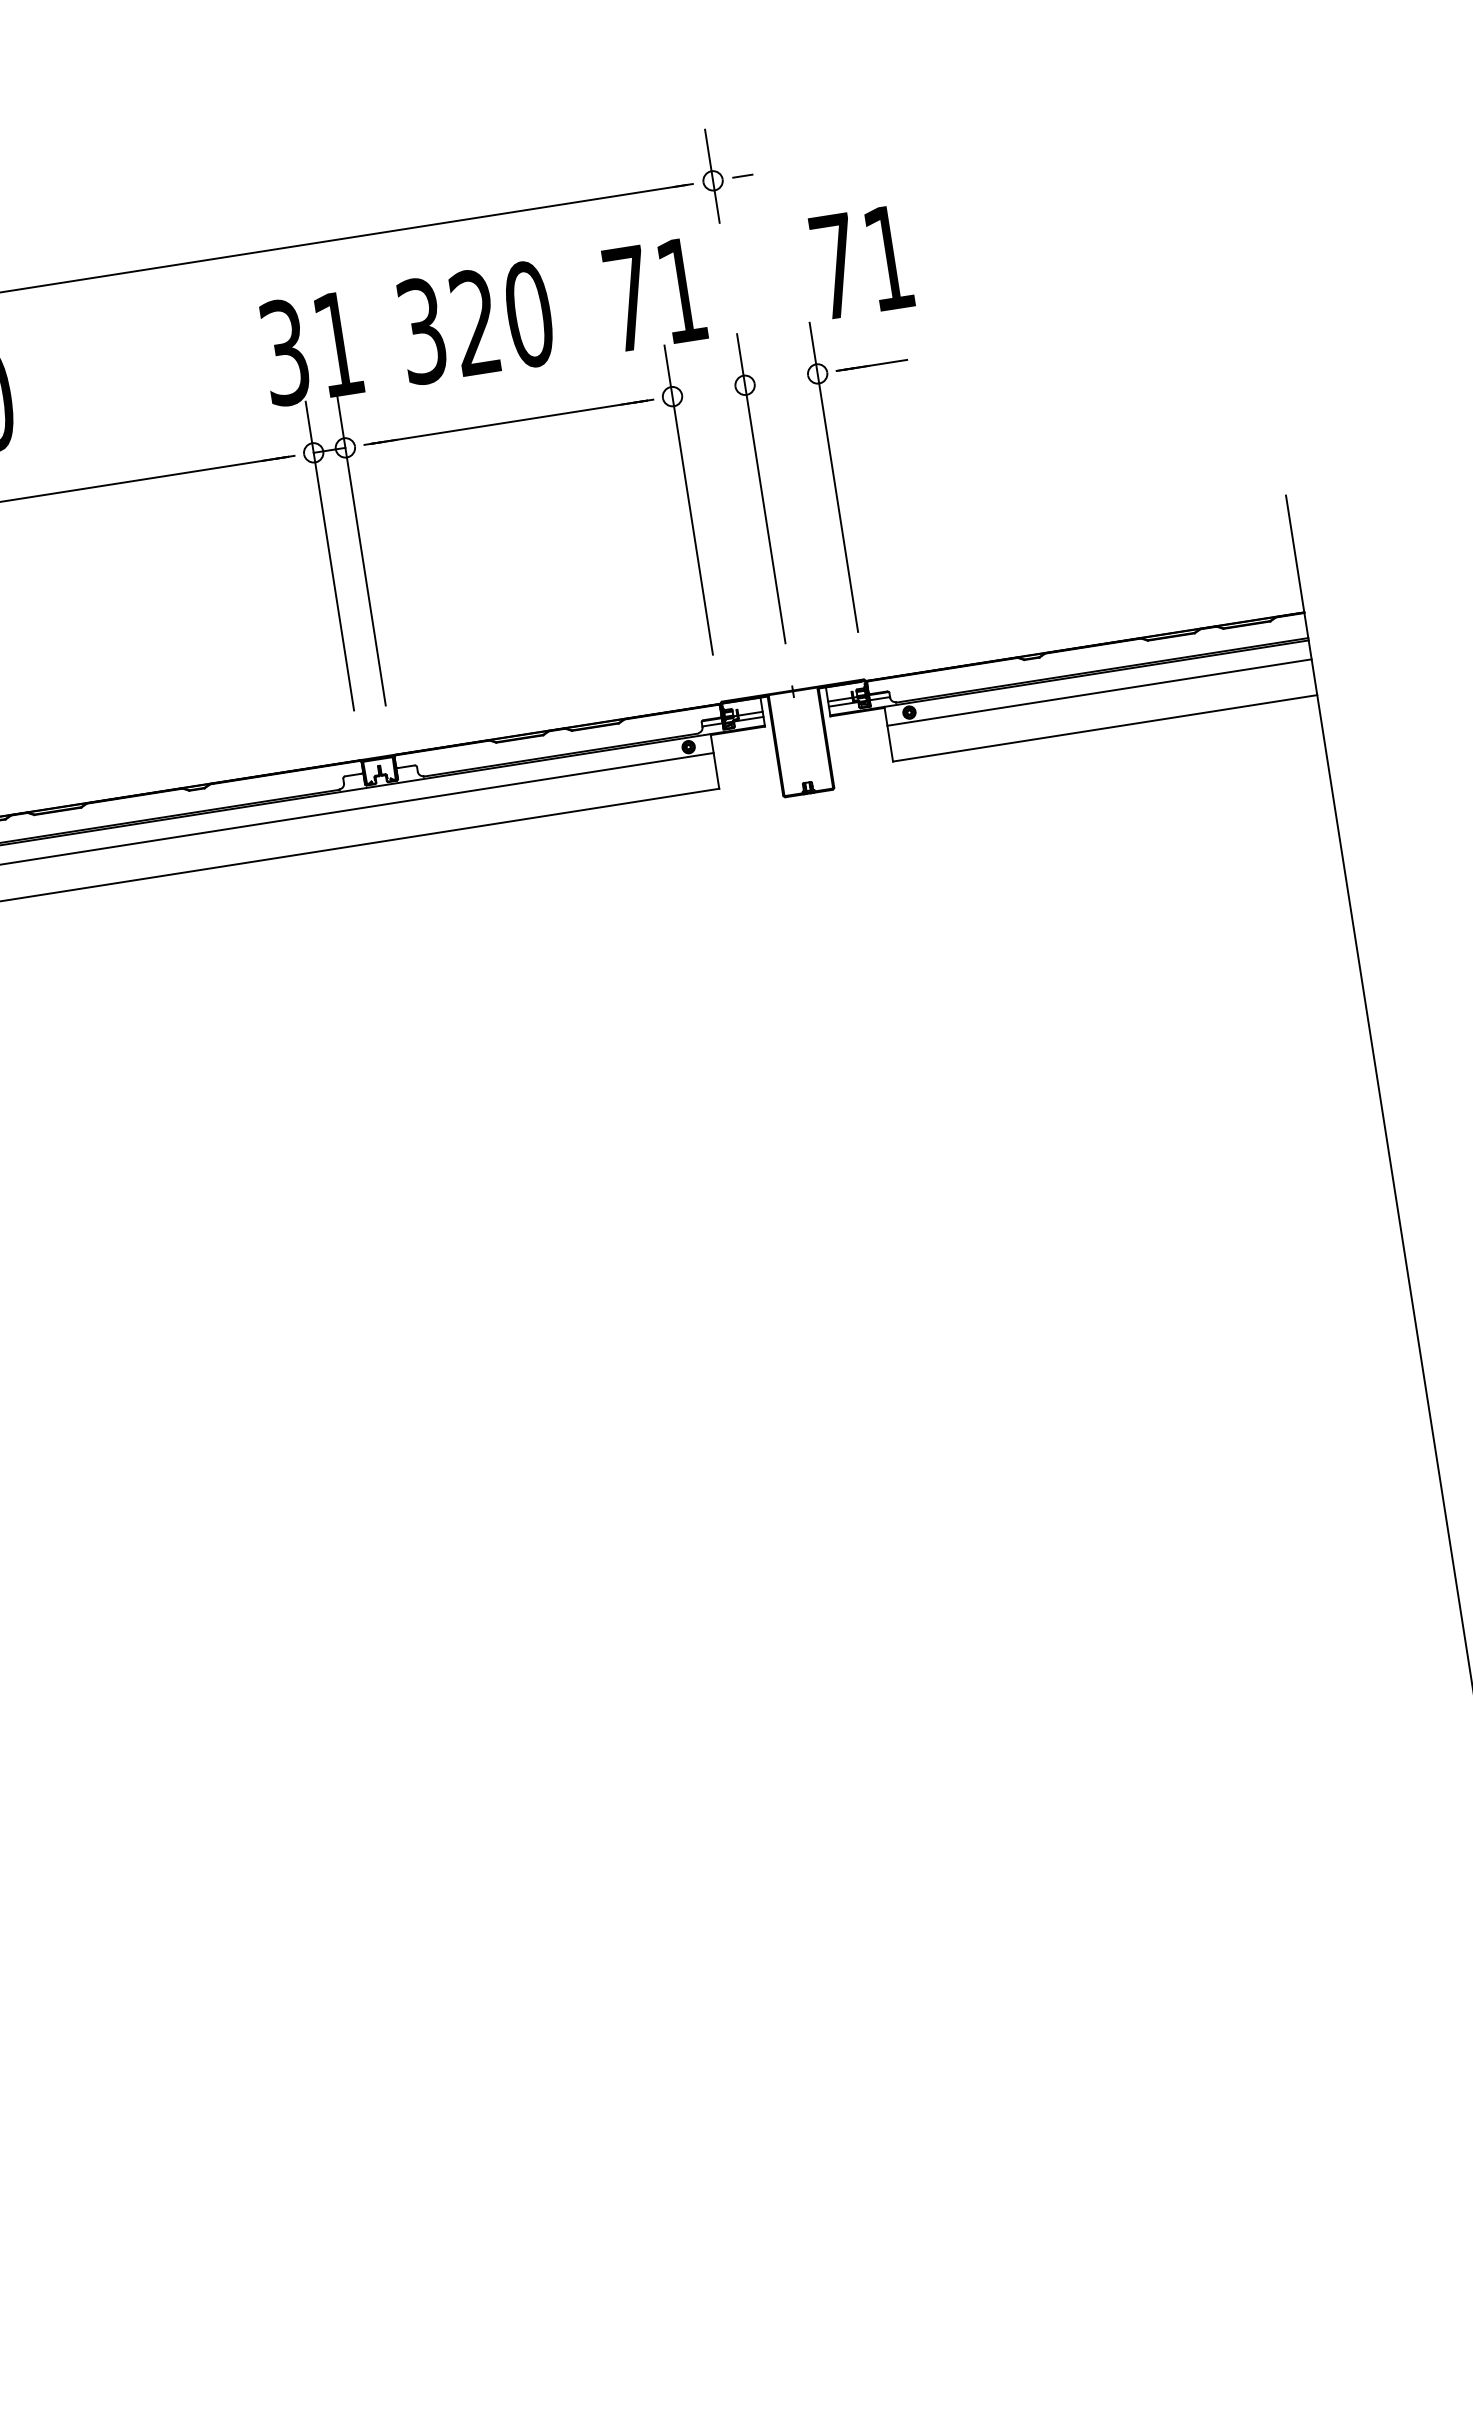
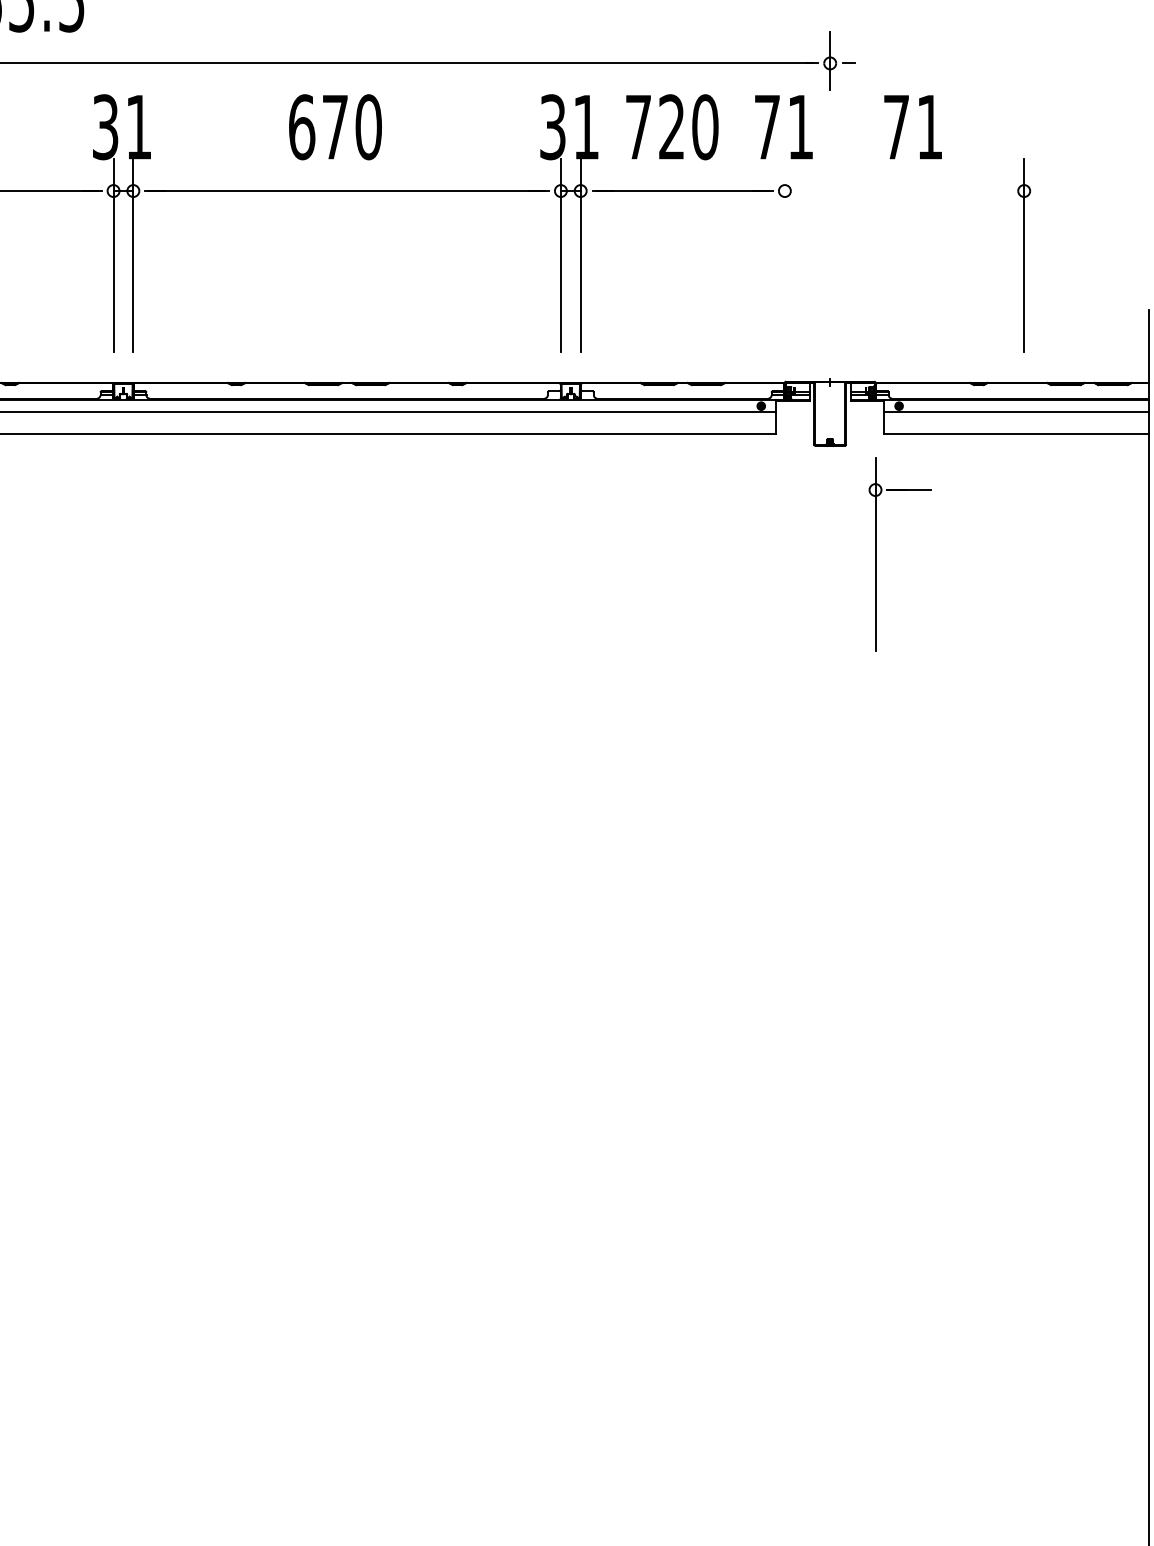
text: (422, 331) -> (638, 127), 320 -> 720
part: (835, 476) -> (876, 554), moved
part: (761, 488) -> (1024, 255), moved
line: (688, 499) -> (784, 255), removed

